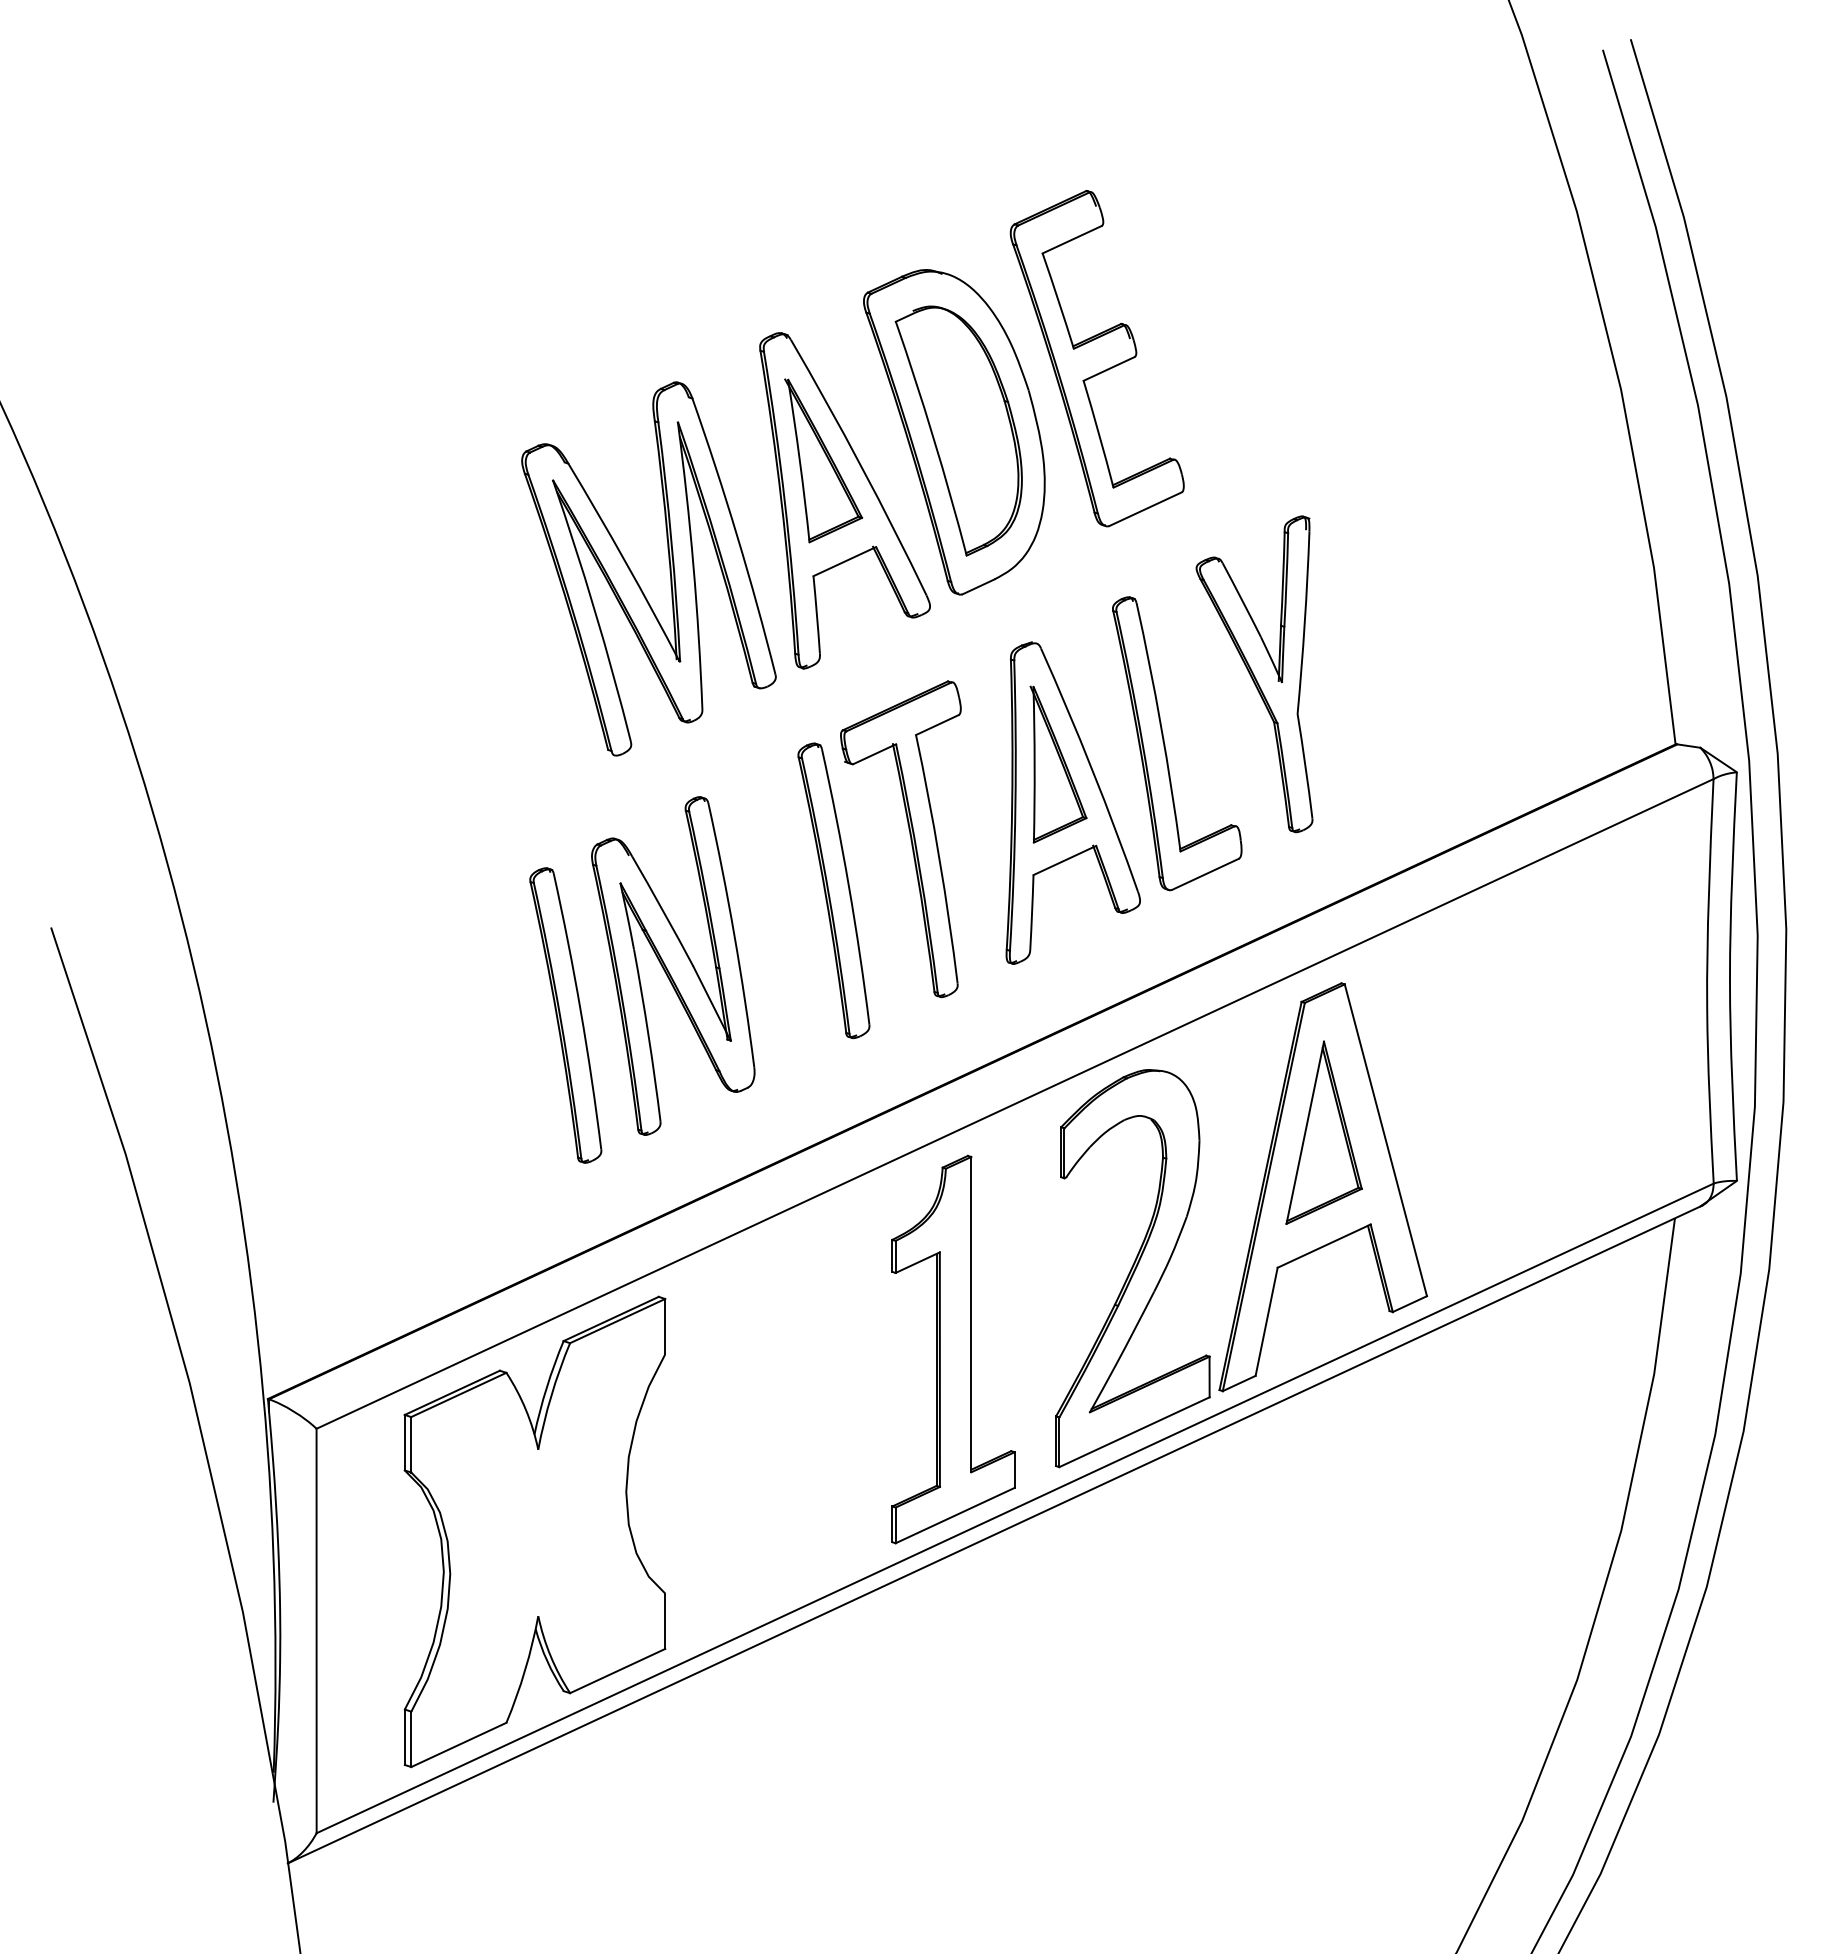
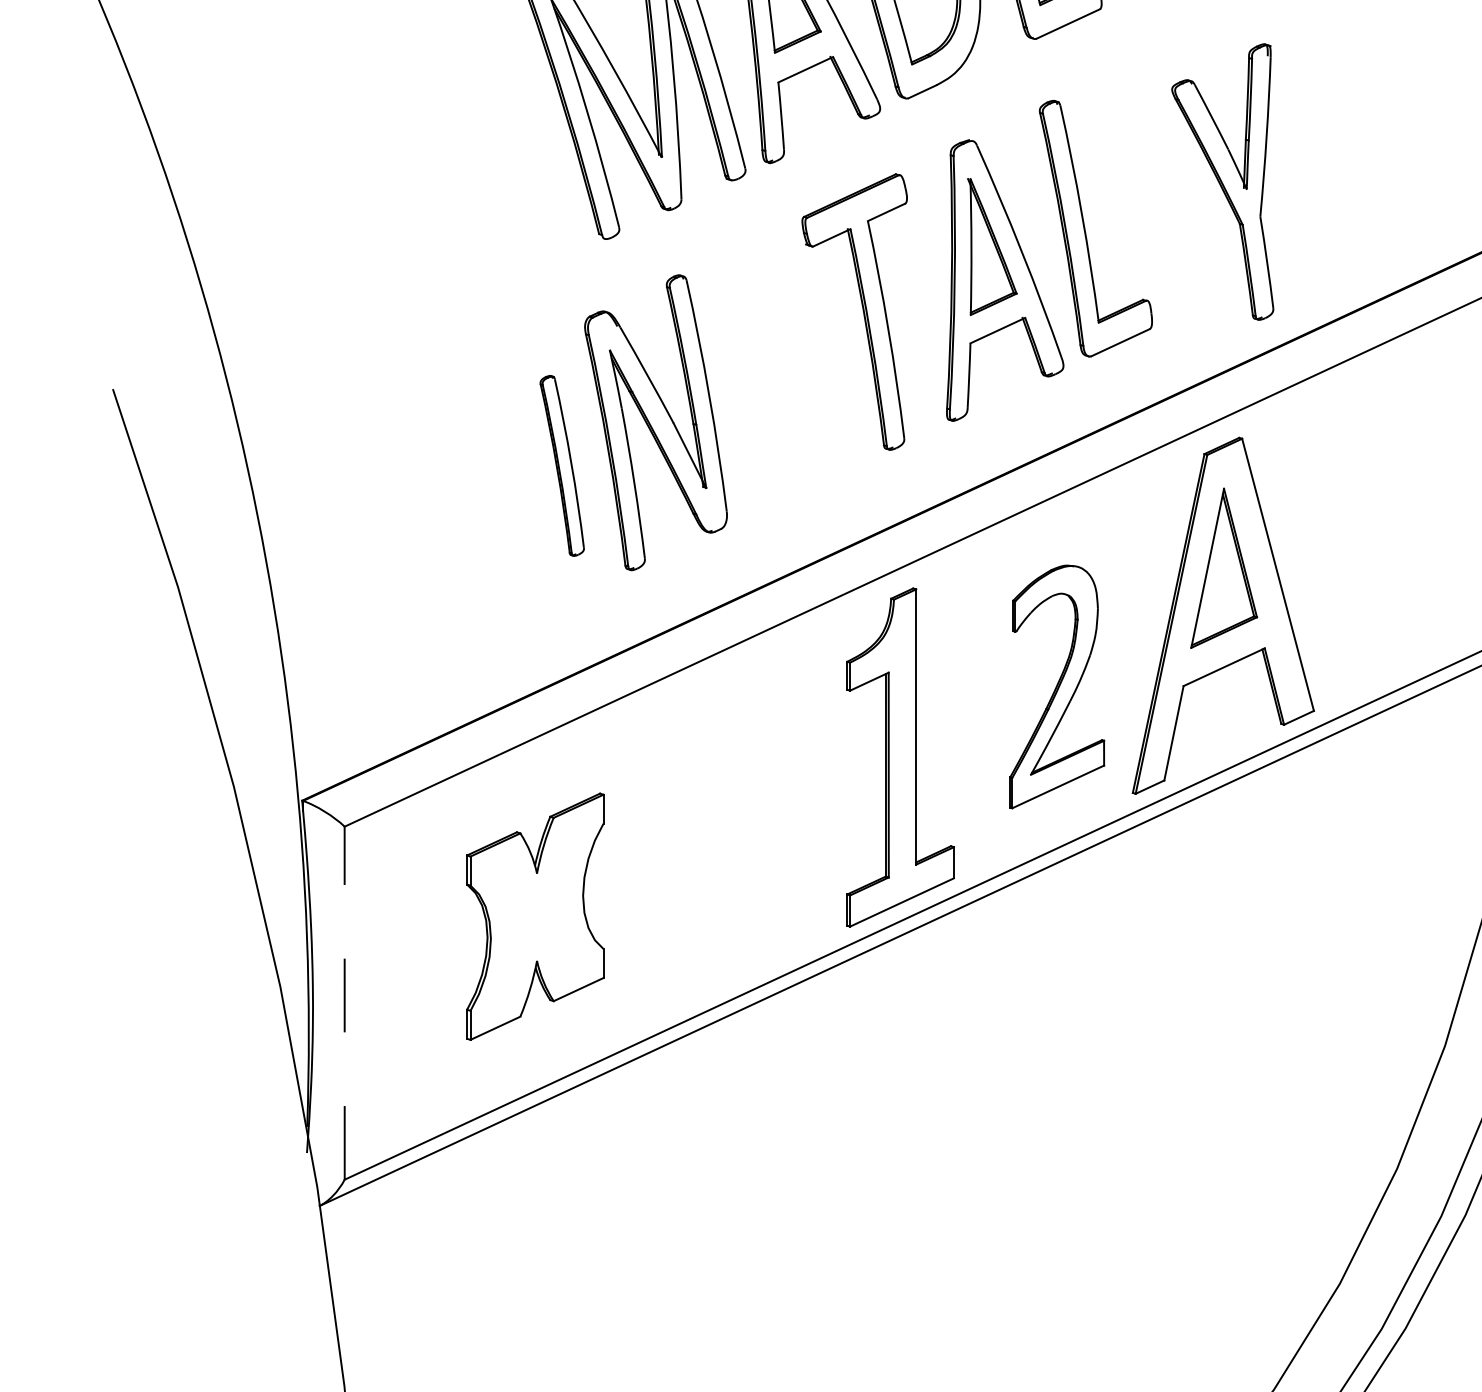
part: (1254, 674) -> (1222, 182), moved
part: (833, 890) -> (795, 356), removed
part: (565, 1015) -> (561, 465), size x0.7
part: (1132, 1268) -> (1056, 686), size x0.7
part: (534, 1531) -> (534, 916), size x0.6
line: (316, 1630) -> (344, 1002), solid -> dashed

